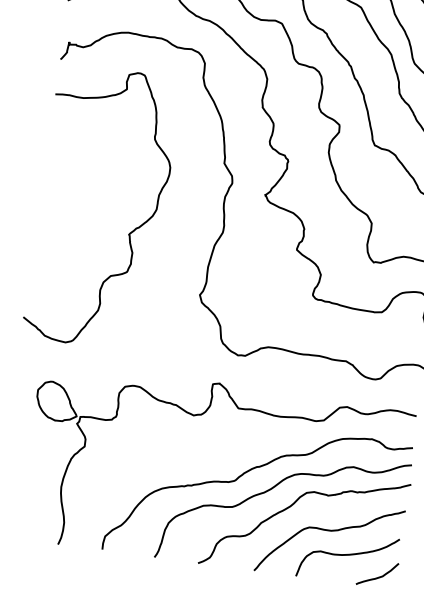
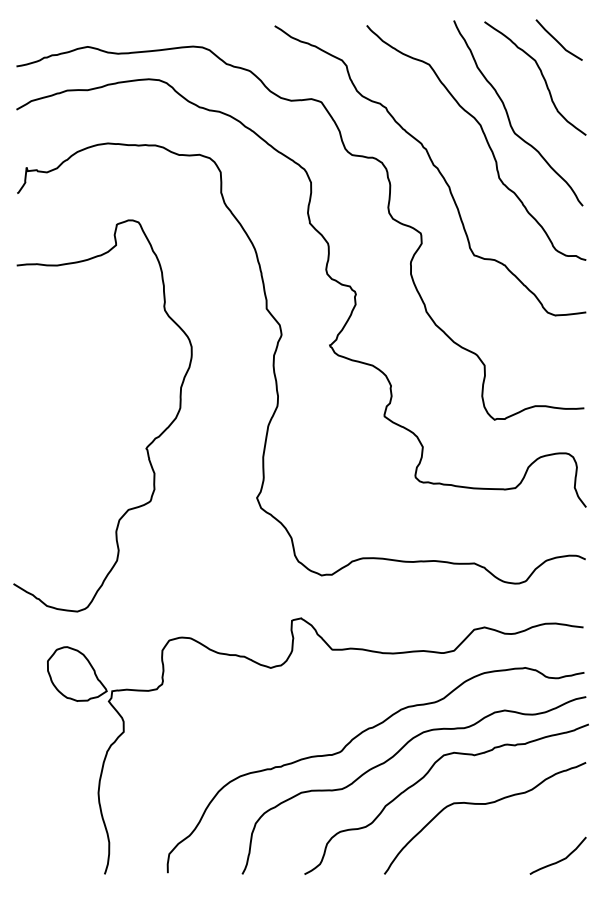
curve: (129, 233) -> (146, 446), moved
curve: (348, 555) -> (513, 835), removed

